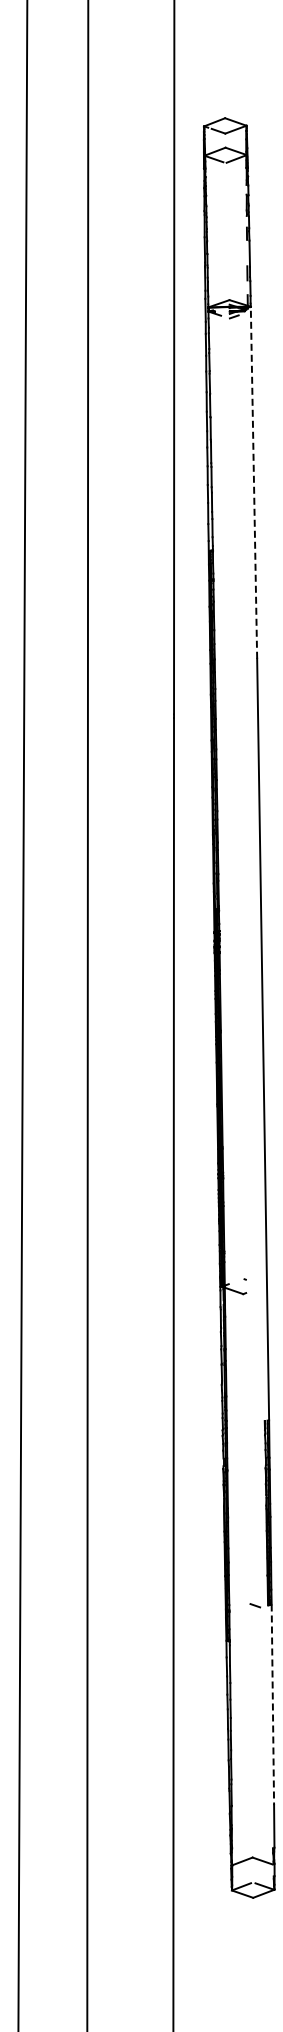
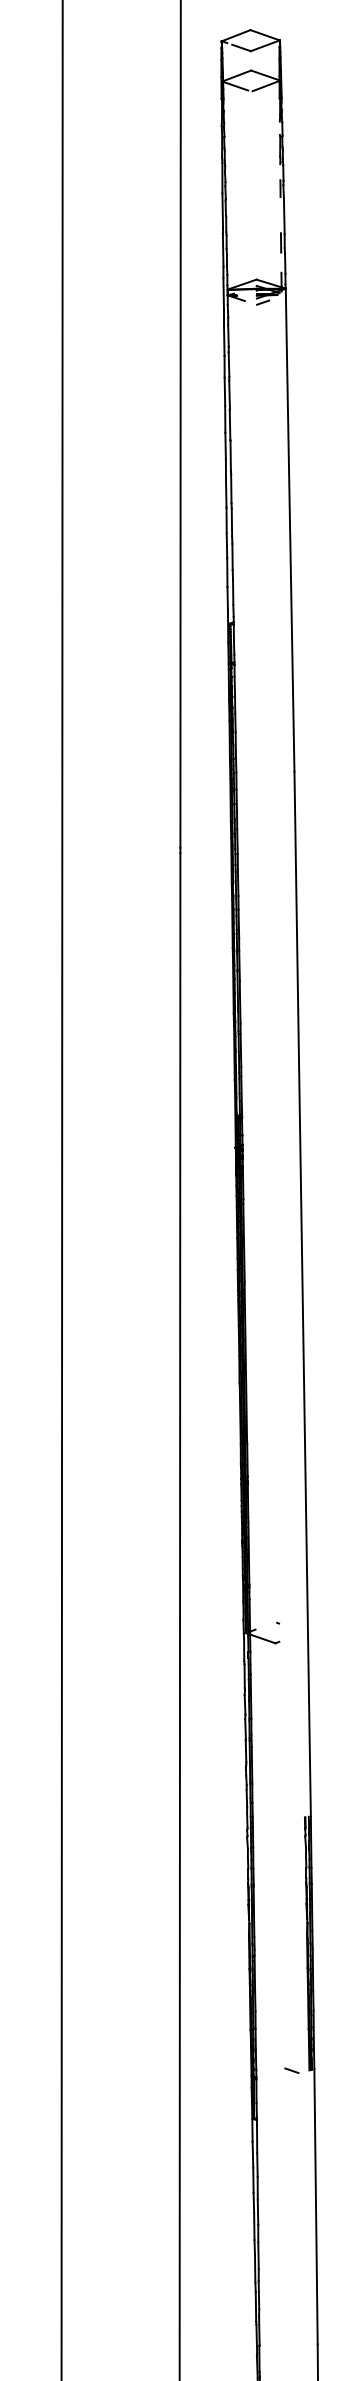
line: (253, 482) -> (289, 529), dashed -> solid
line: (272, 1705) -> (315, 2207), dashed -> solid

